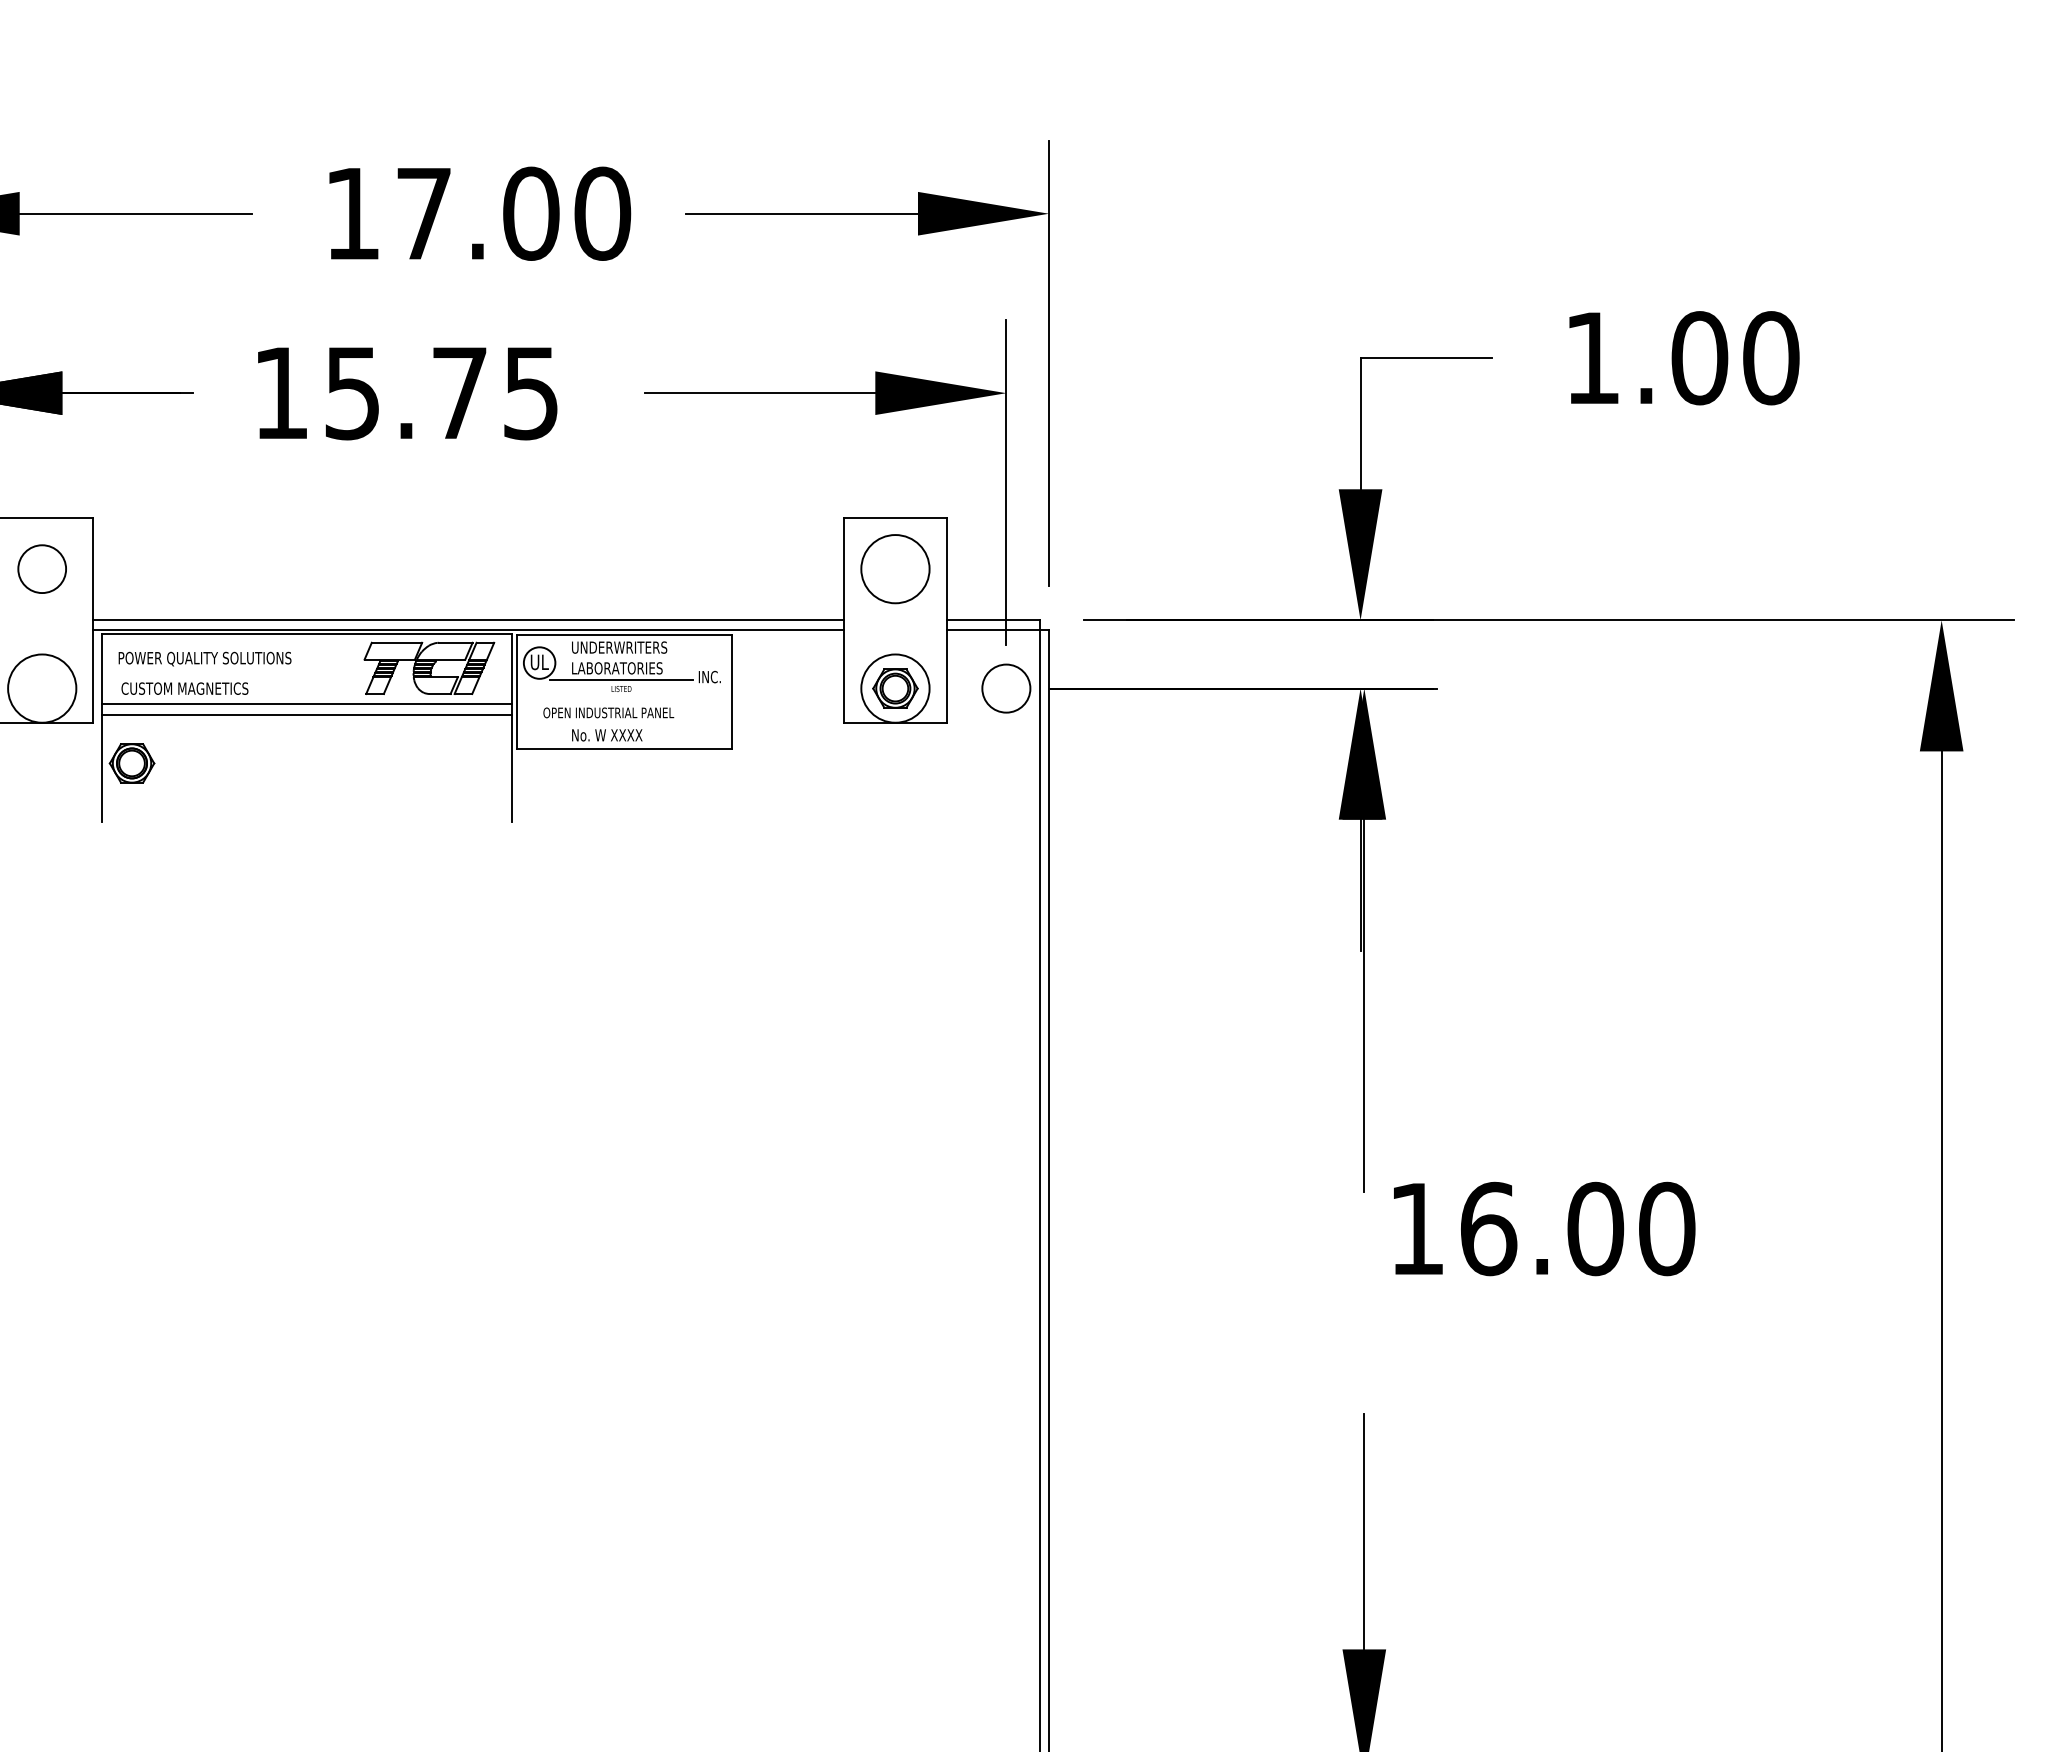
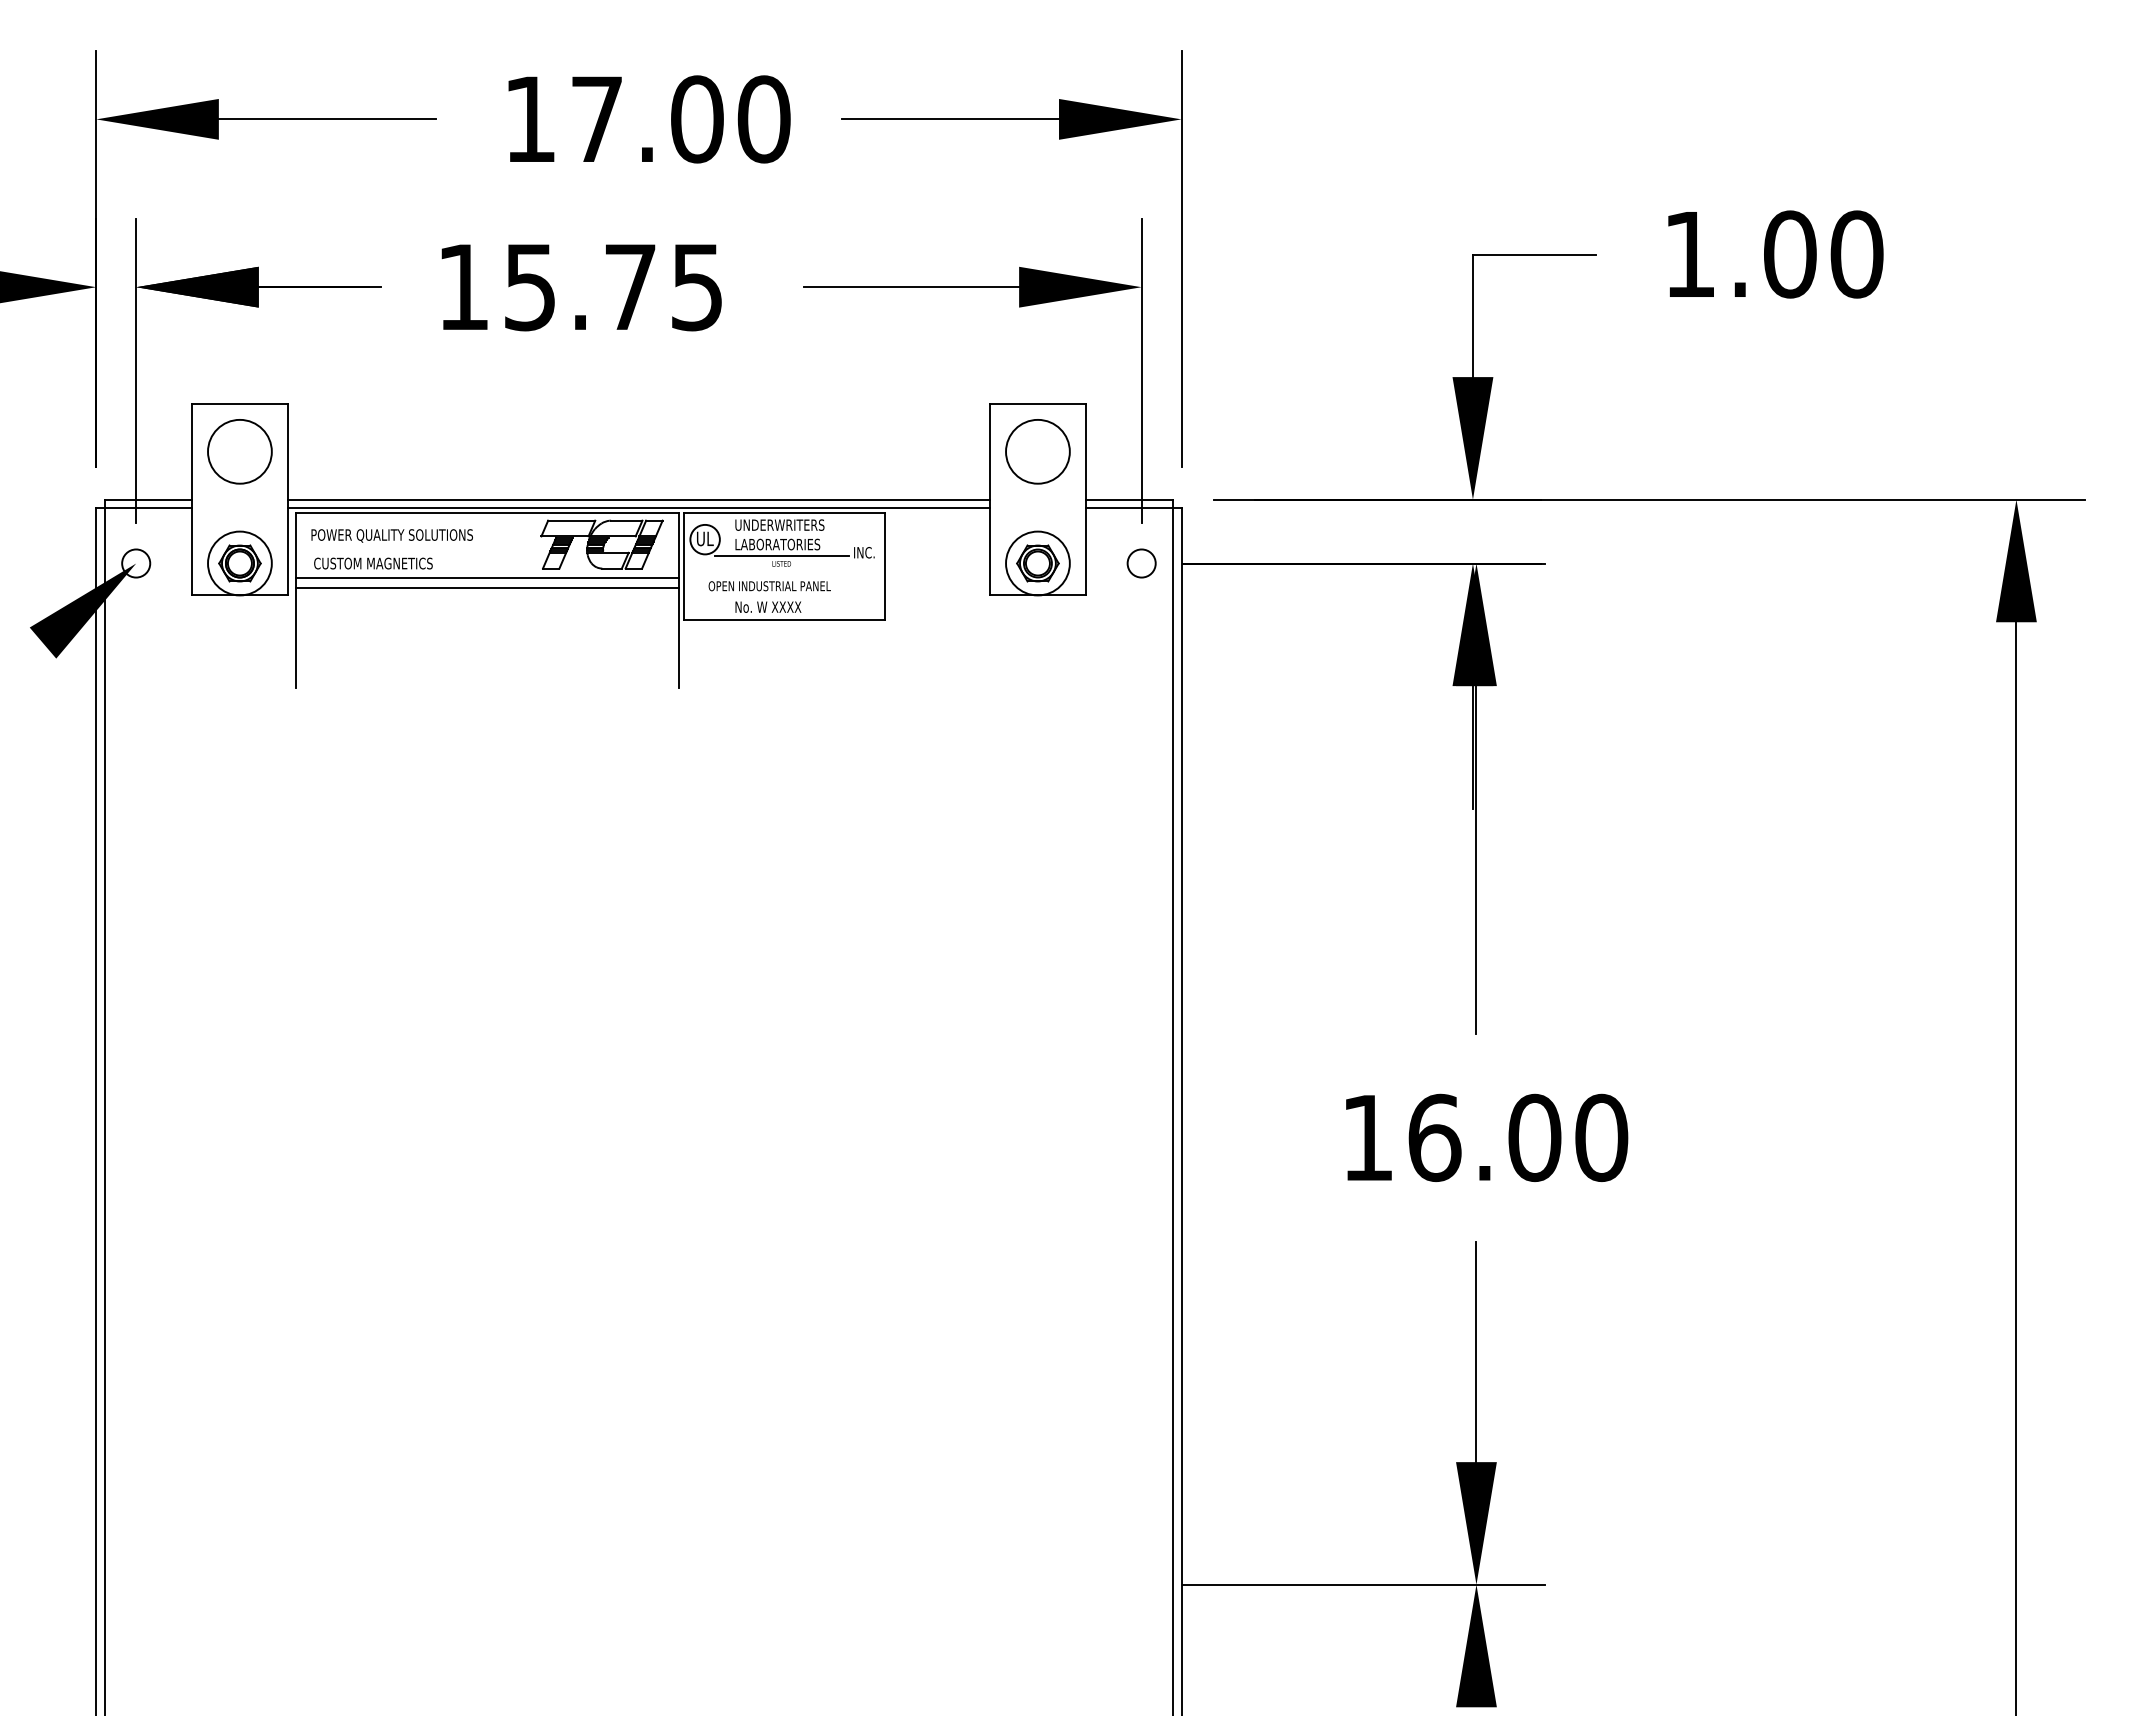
circle: (41, 568) -> (239, 451), size x1.43
circle: (1006, 688) -> (1141, 563), size x0.62
part: (131, 763) -> (239, 563), moved
text: (1545, 1228) -> (1487, 1137), moved

